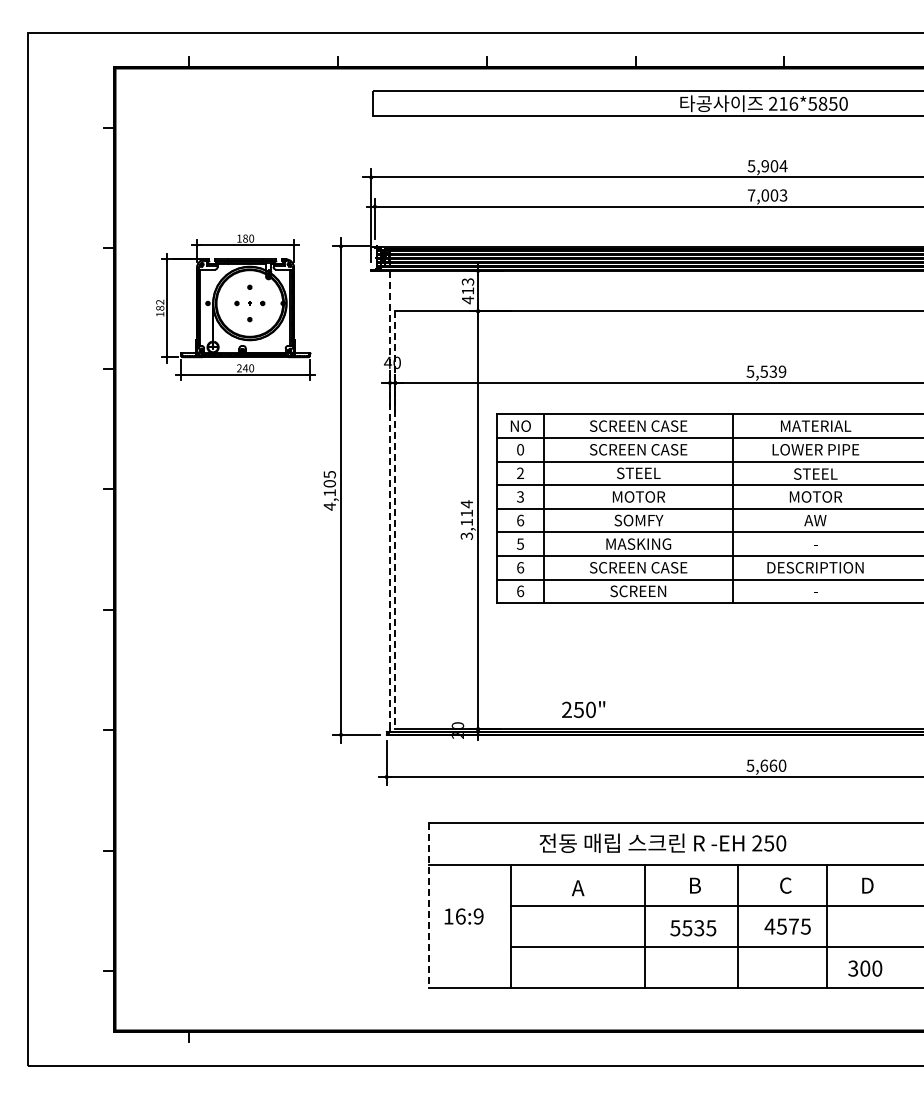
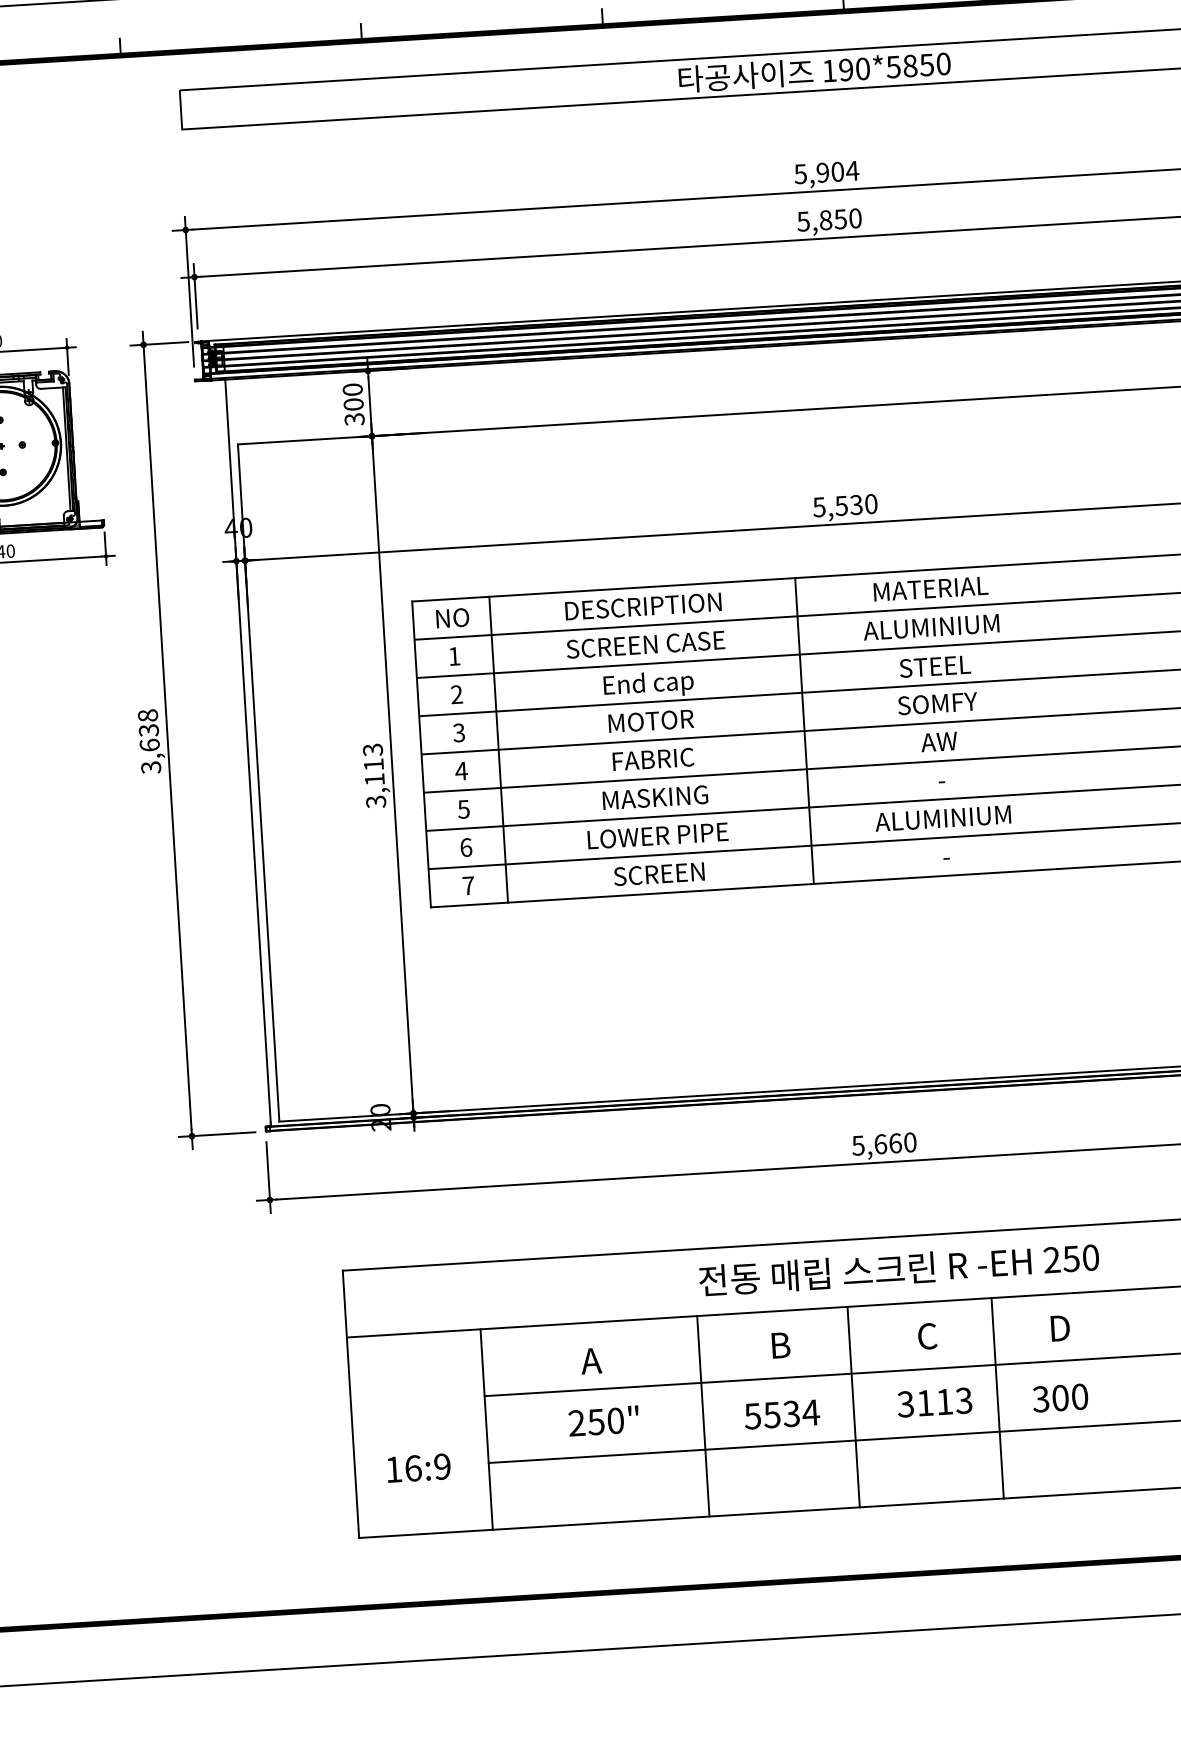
text: (783, 103) -> (846, 69), 216*5850 -> 190*5850
text: (767, 195) -> (829, 220), 7,003 -> 5,850
text: (467, 291) -> (352, 405), 413 -> 300
text: (782, 371) -> (871, 503), 5,539 -> 5,530
text: (638, 425) -> (643, 605), SCREEN CASE -> DESCRIPTION
text: (520, 449) -> (454, 656), 0 -> 1
text: (815, 449) -> (932, 626), LOWER PIPE -> ALUMINIUM
text: (638, 474) -> (648, 684), STEEL -> End cap
text: (329, 490) -> (149, 741), 4,105 -> 3,638
text: (815, 496) -> (937, 702), MOTOR -> SOMFY
line: (389, 501) -> (247, 753), dashed -> solid
text: (466, 504) -> (372, 750), 3,114 -> 3,113
line: (395, 520) -> (258, 783), dashed -> solid
text: (520, 520) -> (461, 771), 6 -> 4
text: (638, 520) -> (652, 759), SOMFY -> FABRIC
text: (638, 567) -> (657, 835), SCREEN CASE -> LOWER PIPE
text: (815, 567) -> (944, 817), DESCRIPTION -> ALUMINIUM
text: (520, 591) -> (468, 886), 6 -> 7
text: (583, 709) -> (603, 1420), moved
text: (662, 842) -> (898, 1267), moved
line: (428, 906) -> (350, 1405), dashed -> solid
text: (463, 916) -> (417, 1468), moved
text: (787, 926) -> (934, 1402), 4575 -> 3113
text: (711, 928) -> (811, 1413), 5535 -> 5534
text: (865, 968) -> (1060, 1397), moved

